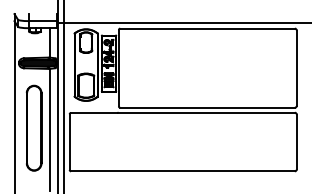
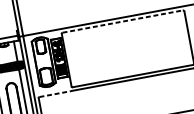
line: (208, 28) -> (123, 21), solid -> dashed
line: (94, 112) -> (55, 93), solid -> dashed

